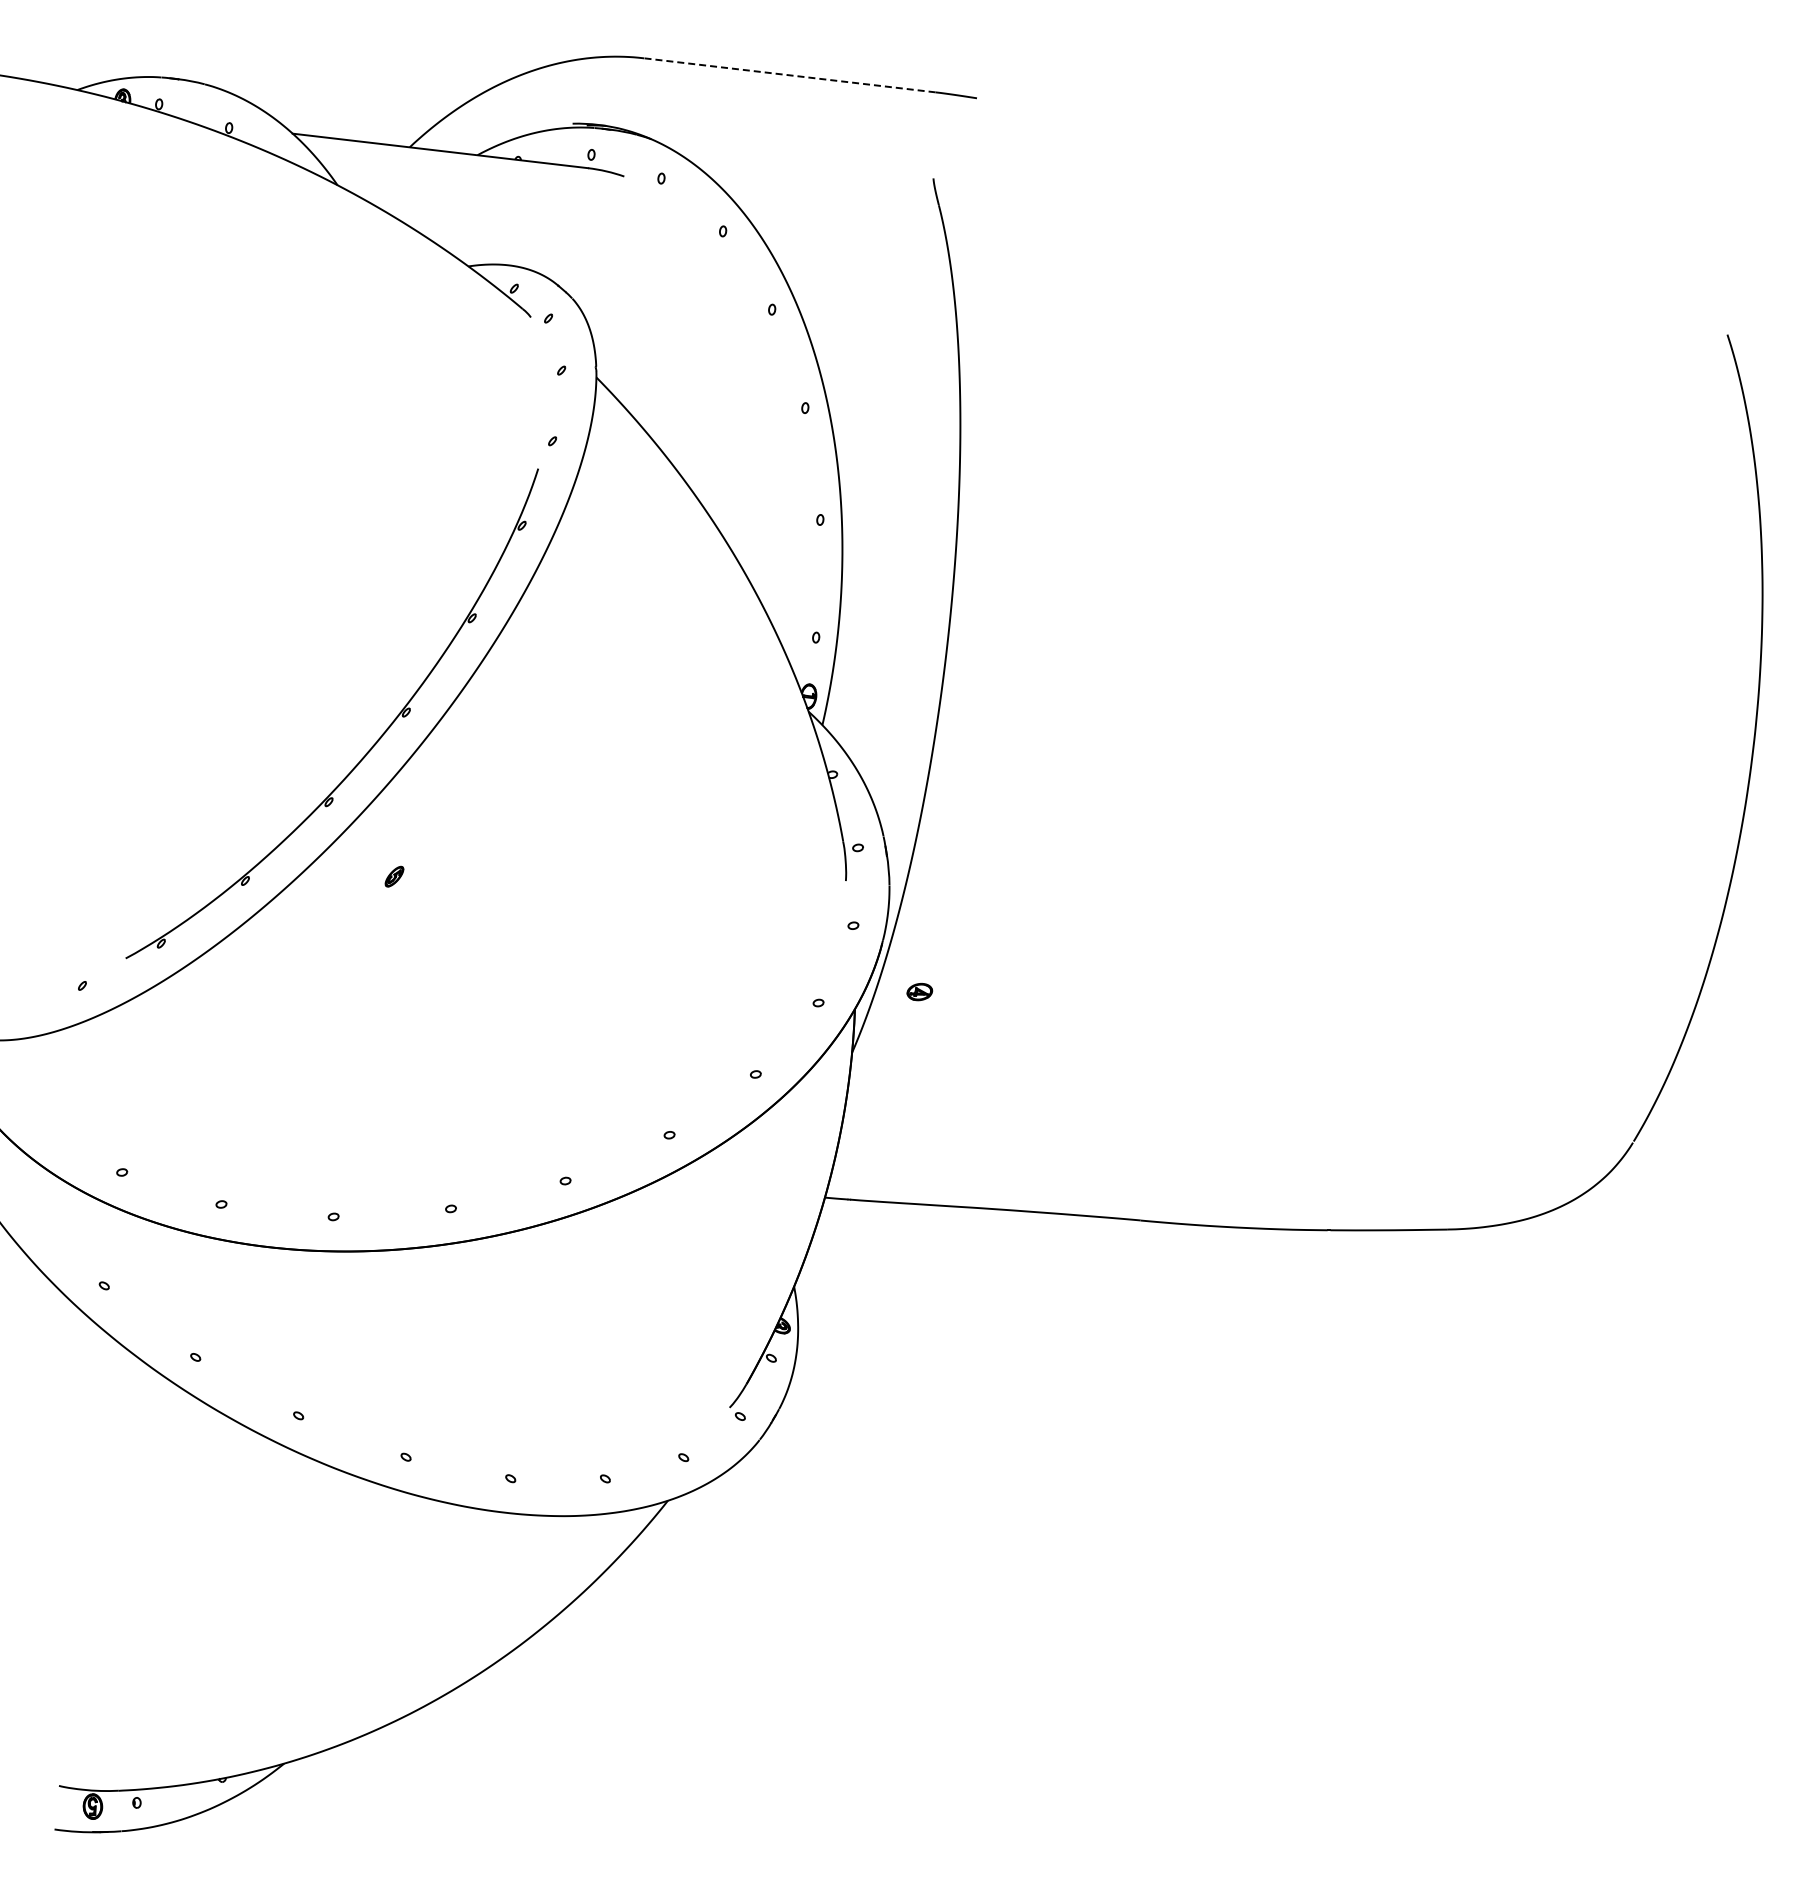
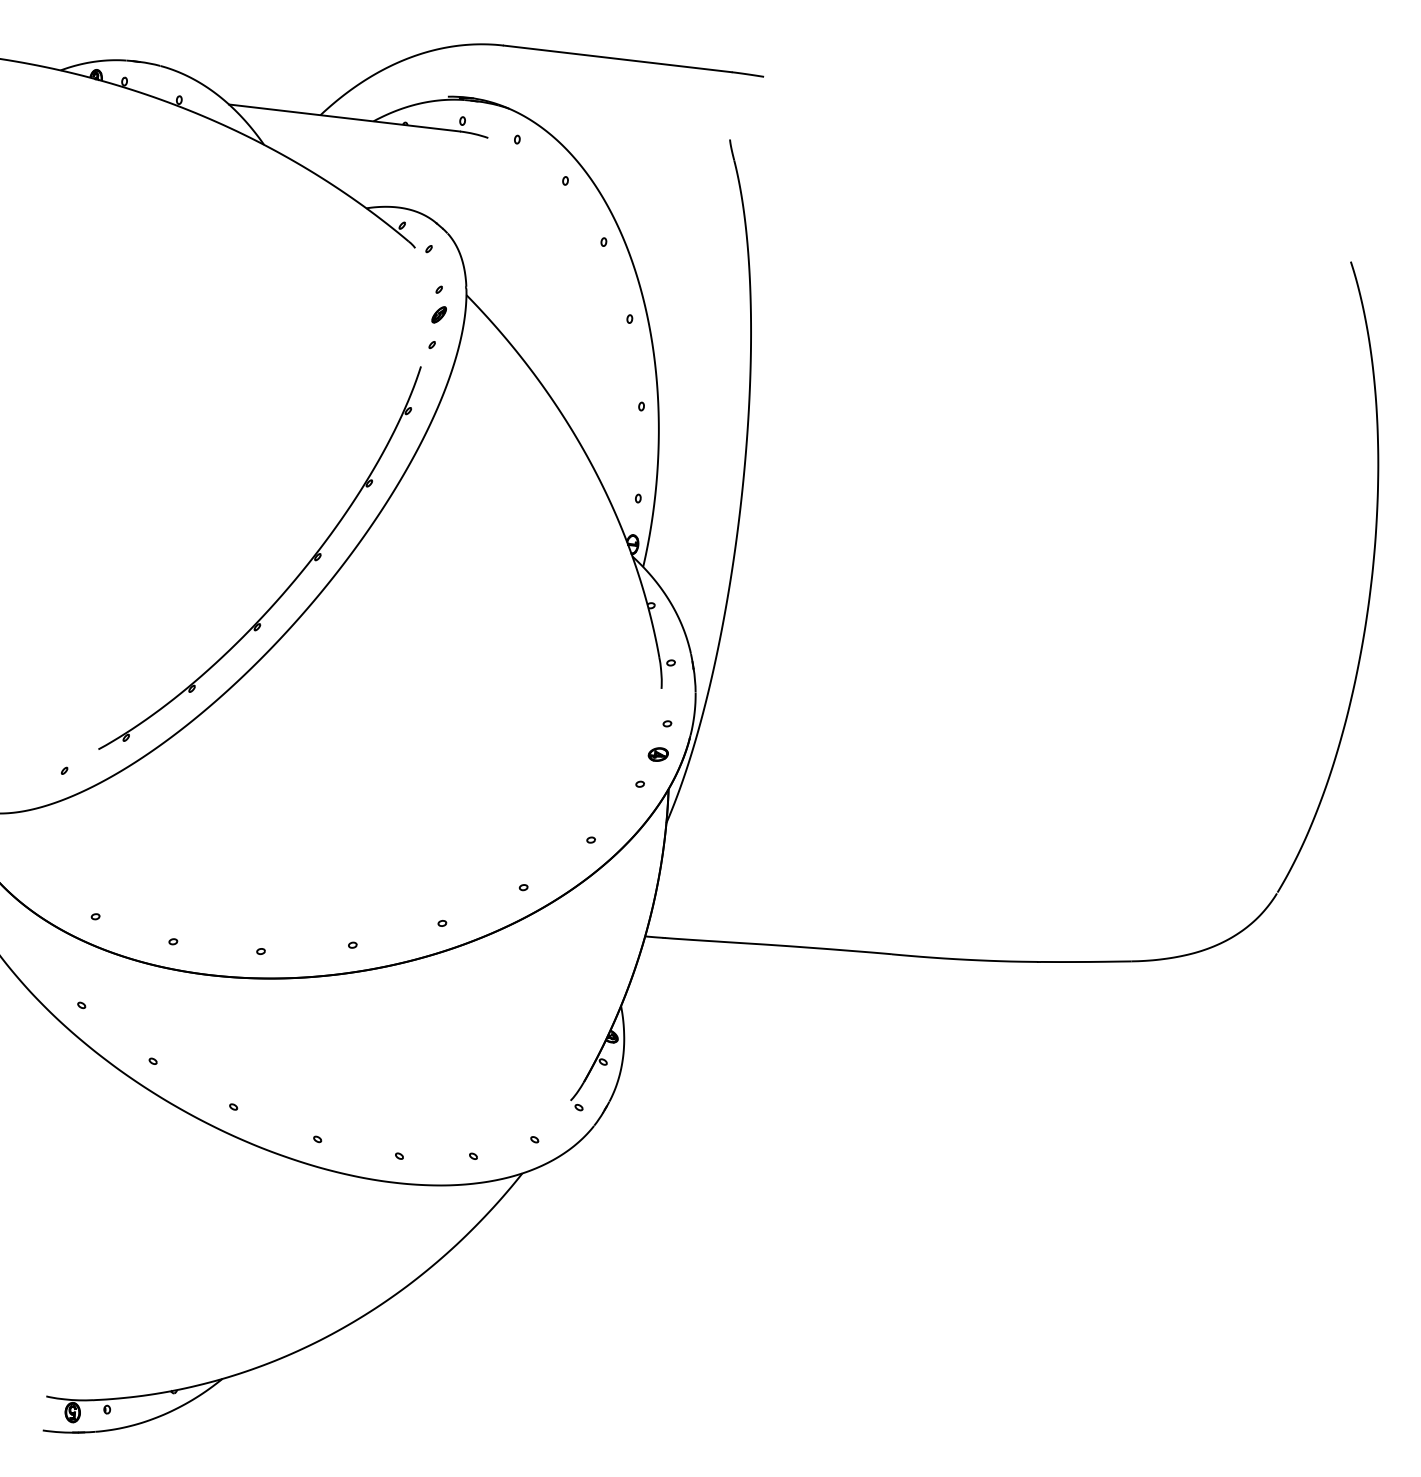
line: (789, 75) -> (617, 59), dashed -> solid
part: (394, 876) -> (439, 314), moved
part: (919, 992) -> (658, 754), moved

